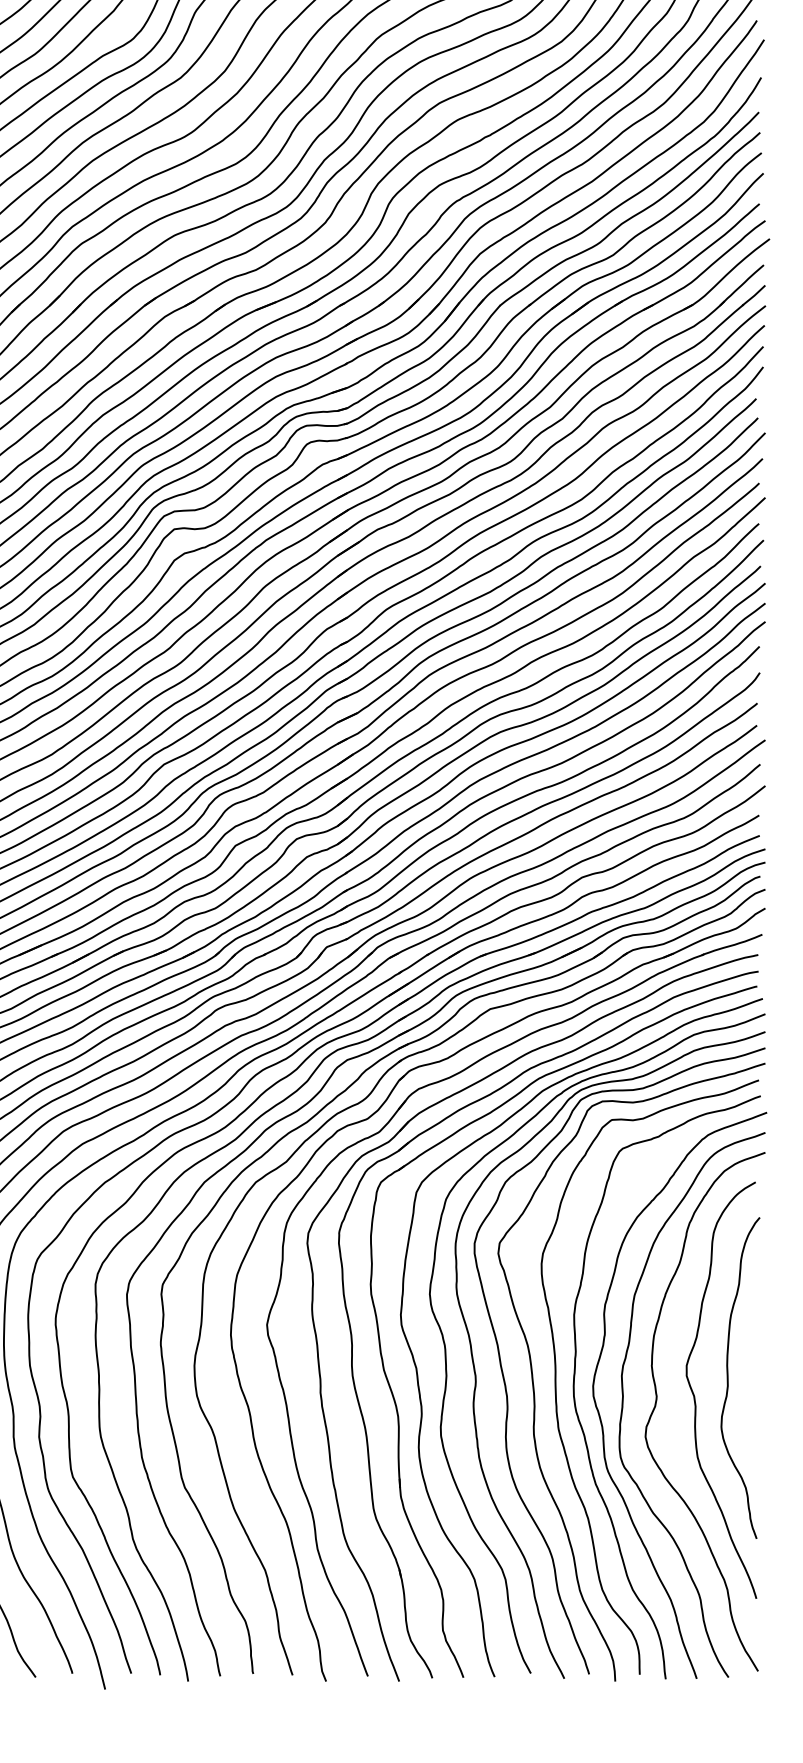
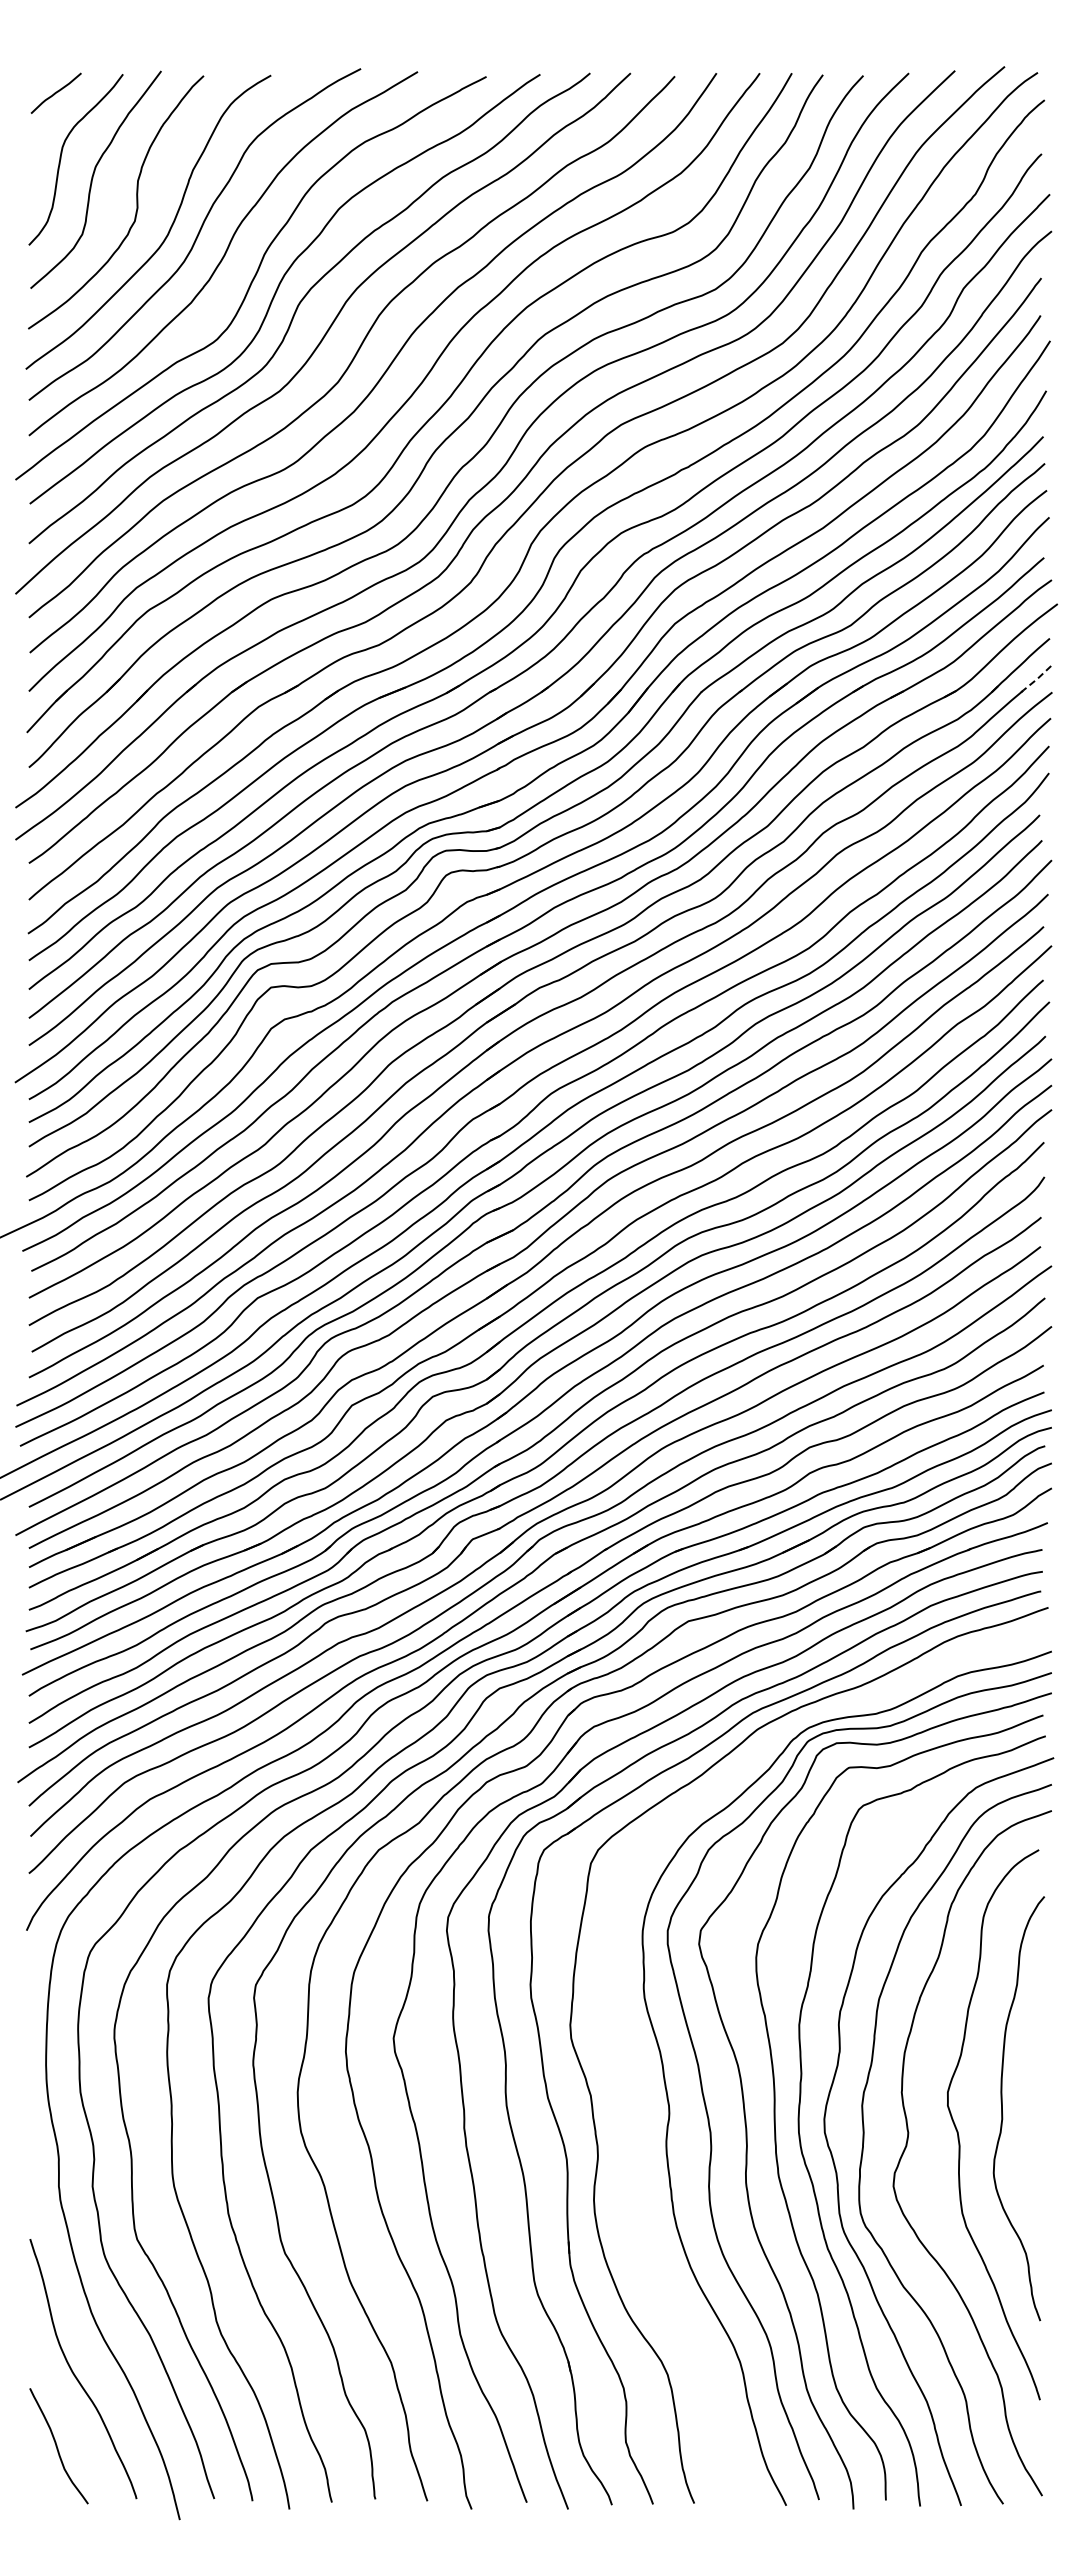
line: (753, 296) -> (1036, 679), solid -> dashed
curve: (446, 1351) -> (630, 2073), removed

